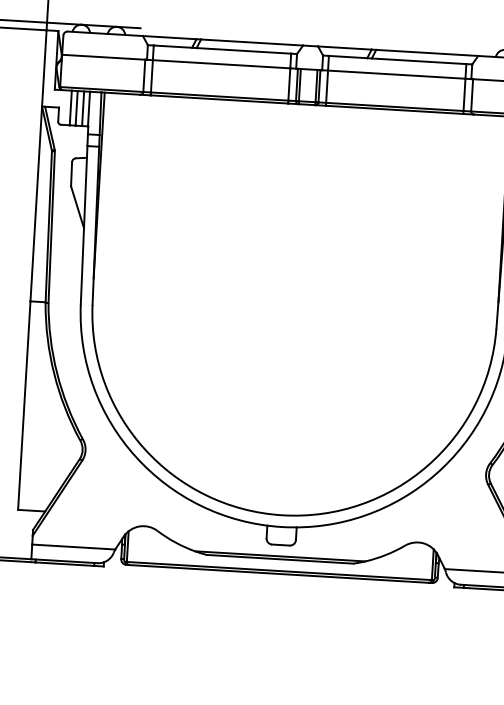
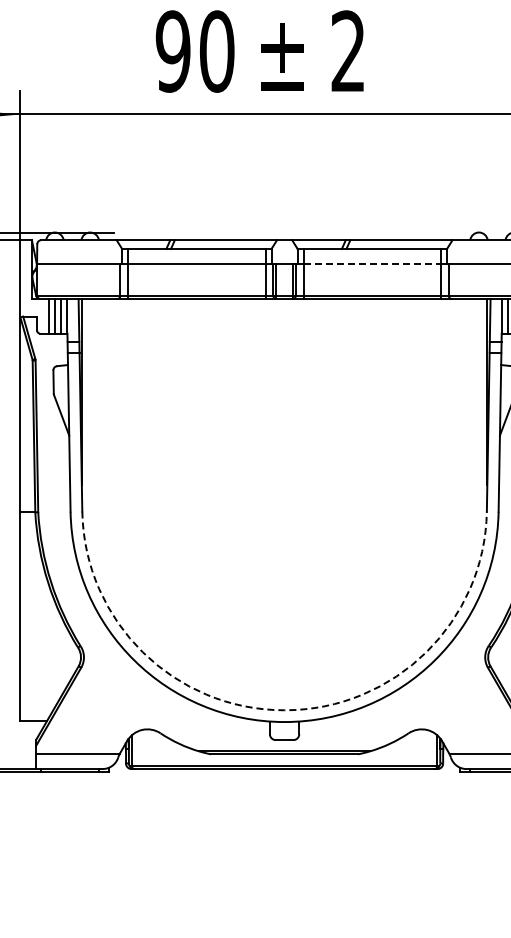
line: (396, 74) -> (372, 263), solid -> dashed
arc: (282, 515) -> (284, 710), solid -> dashed

